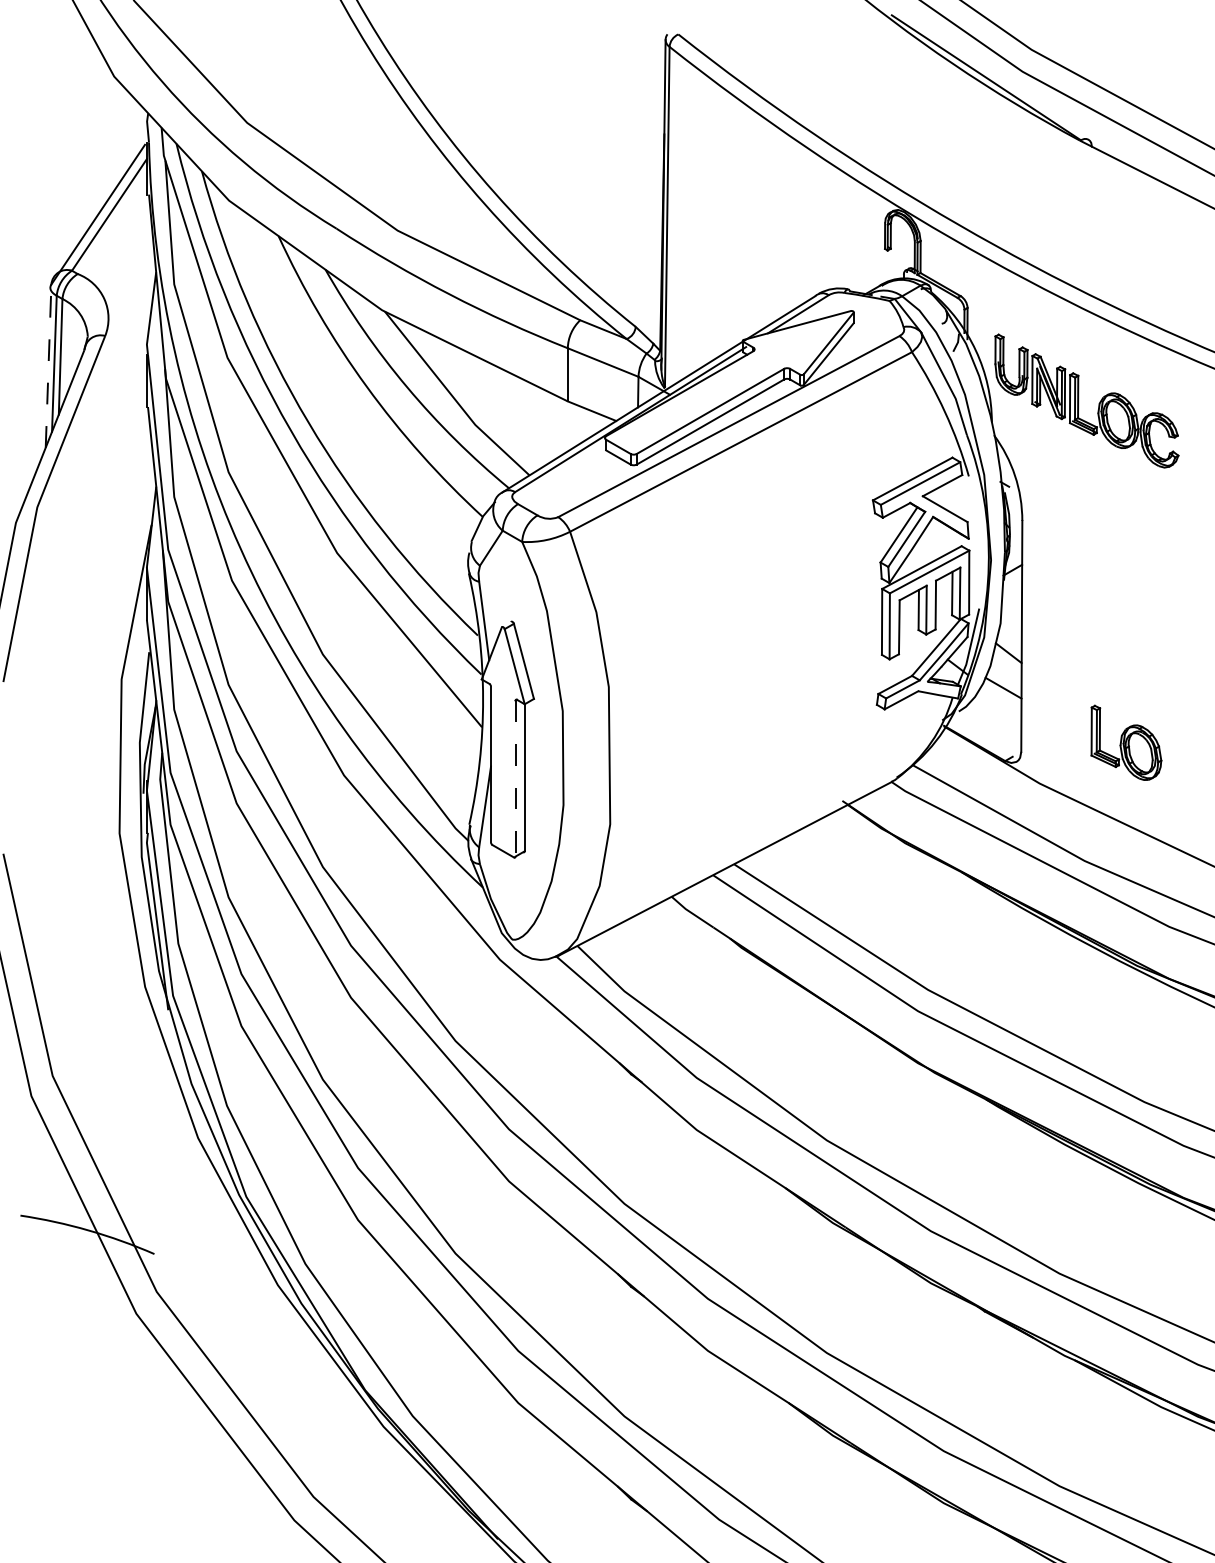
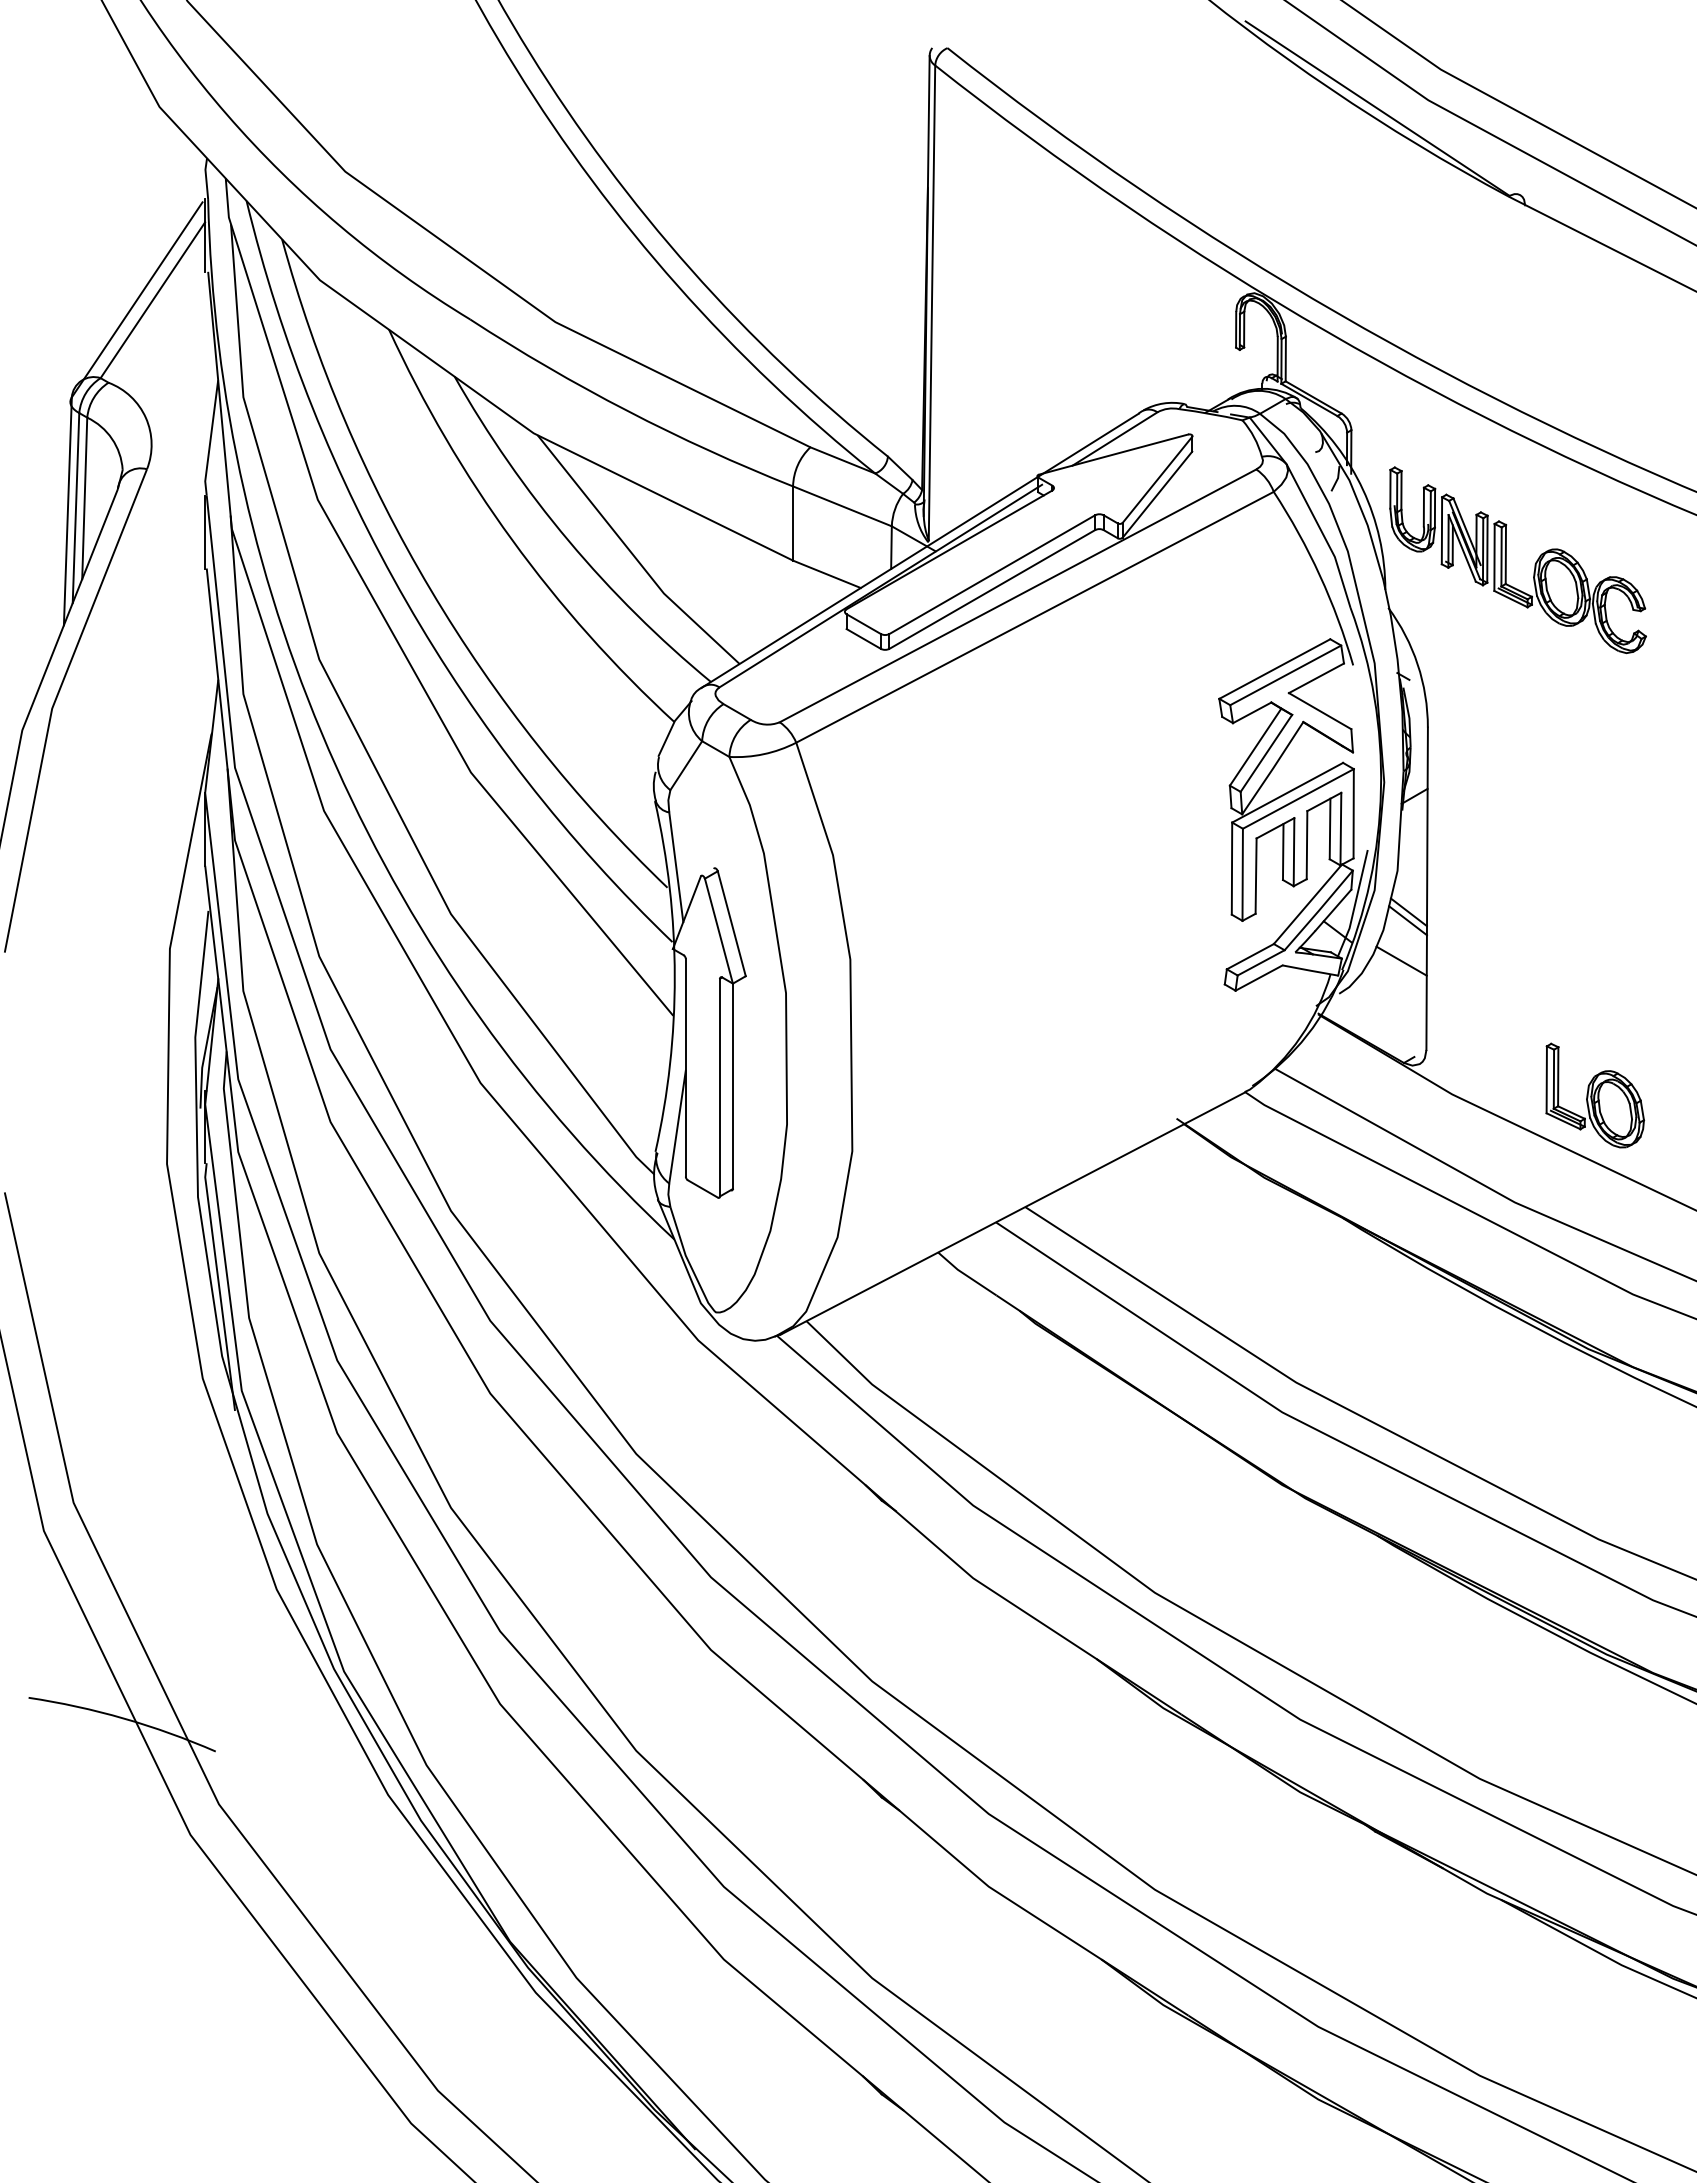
line: (48, 365) -> (67, 510), dashed -> solid
line: (1007, 659) -> (1407, 920), added
part: (1126, 742) -> (1595, 1095), moved
line: (515, 778) -> (720, 1087), dashed -> solid

